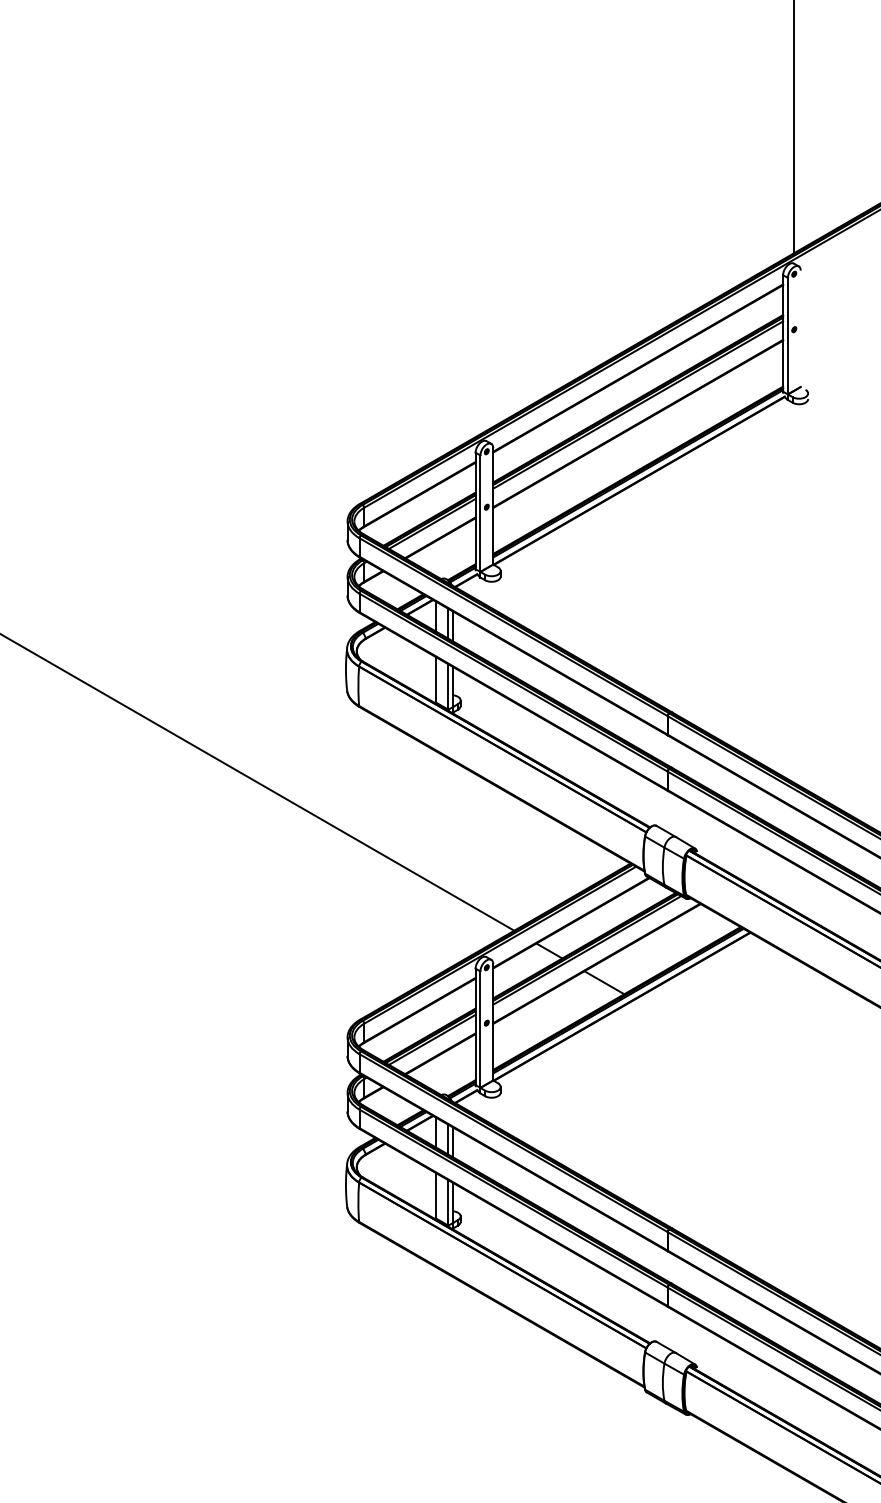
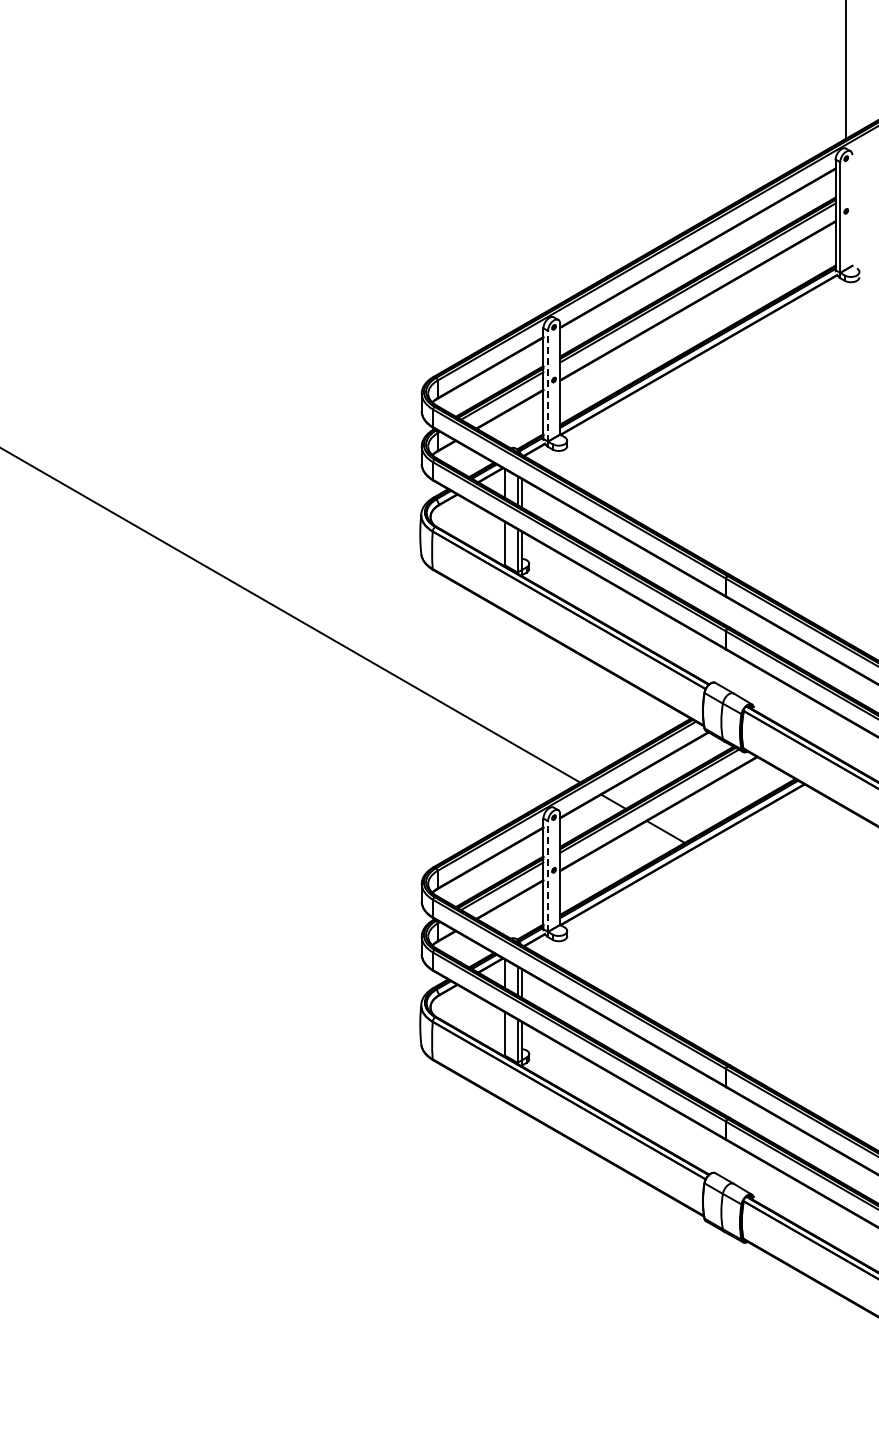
line: (480, 512) -> (548, 385), solid -> dashed
line: (480, 1029) -> (548, 876), solid -> dashed

